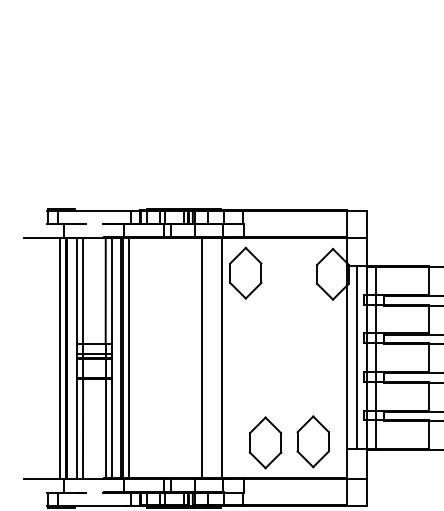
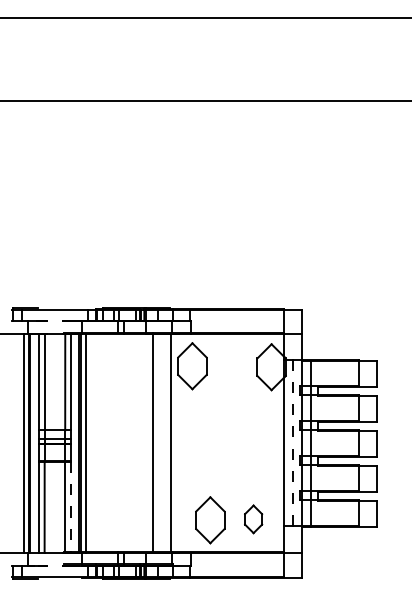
line: (357, 358) -> (293, 443), solid -> dashed
line: (111, 428) -> (70, 507), solid -> dashed
part: (313, 442) -> (253, 519), size x0.6

